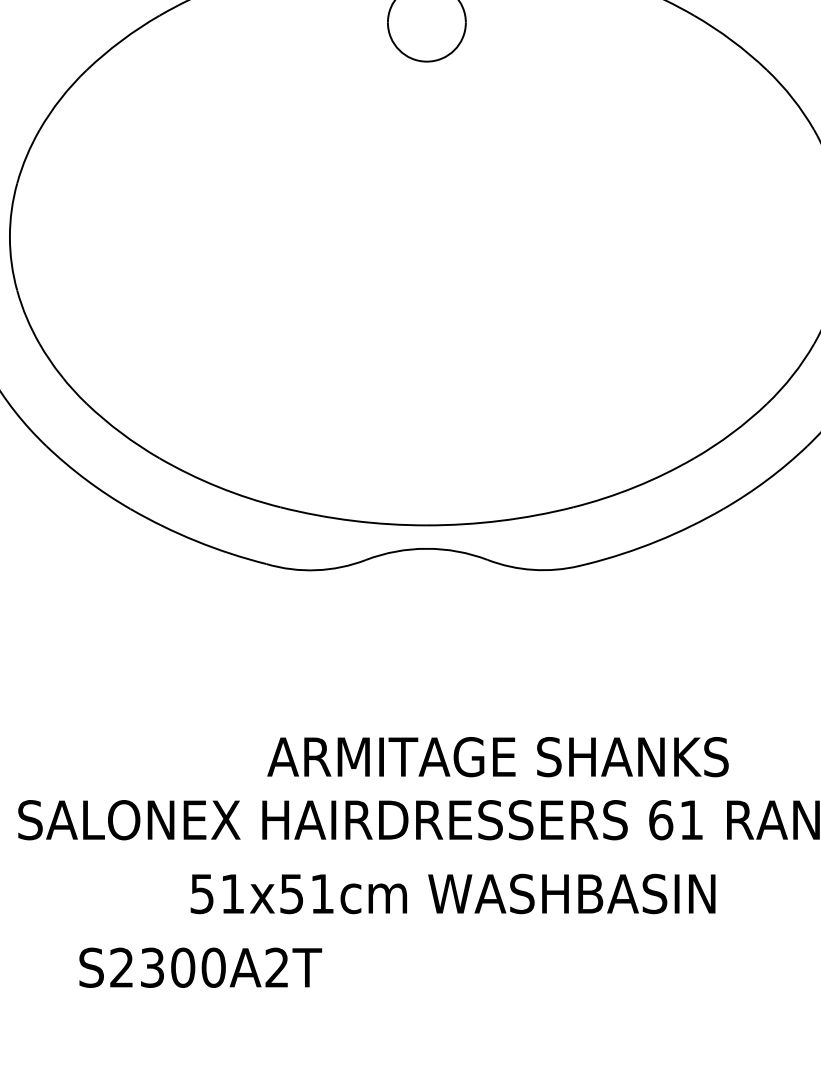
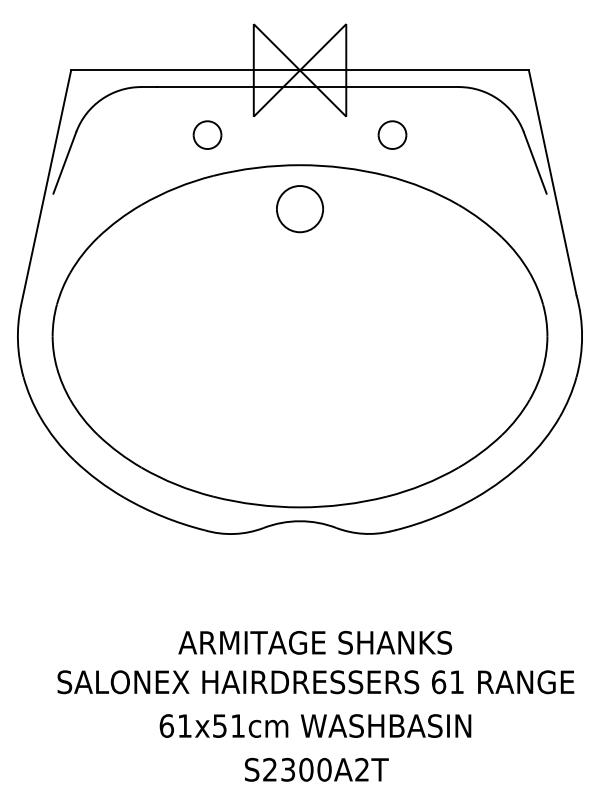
text: (498, 756) -> (315, 642), moved
text: (201, 893) -> (166, 725), 51x51cm -> 61x51cm
text: (200, 967) -> (316, 769), moved

